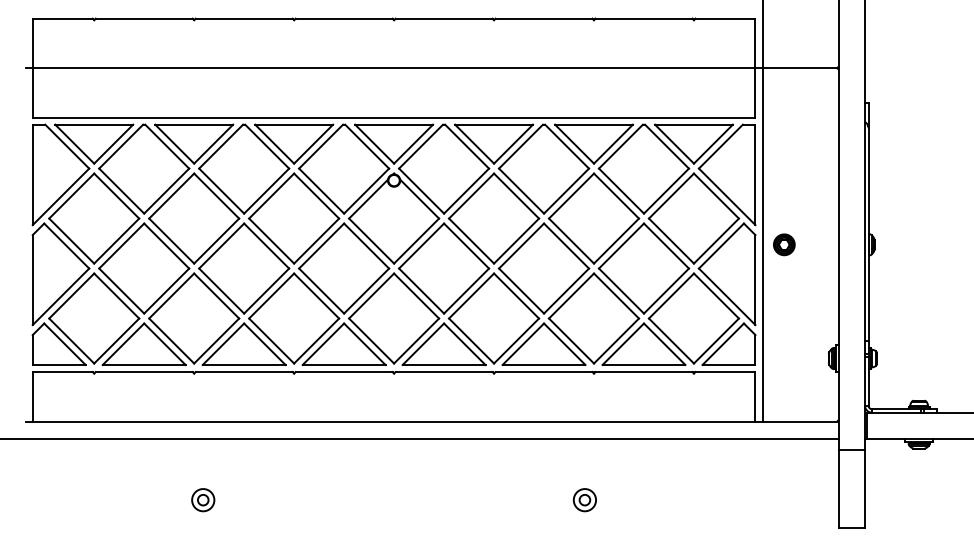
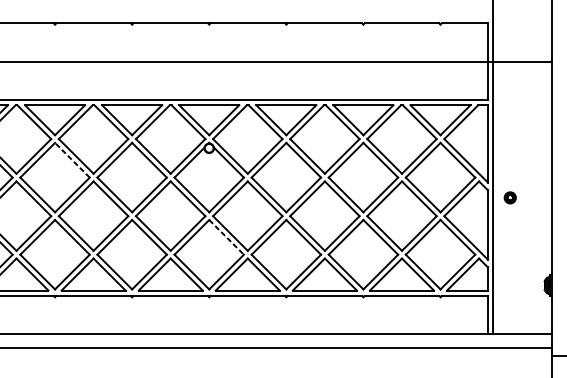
line: (216, 196) -> (72, 160), solid -> dashed
part: (784, 244) -> (510, 197), size x0.7
line: (416, 296) -> (226, 237), solid -> dashed

